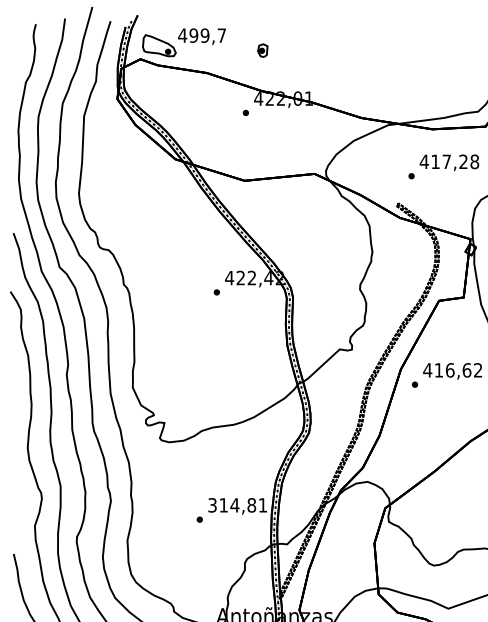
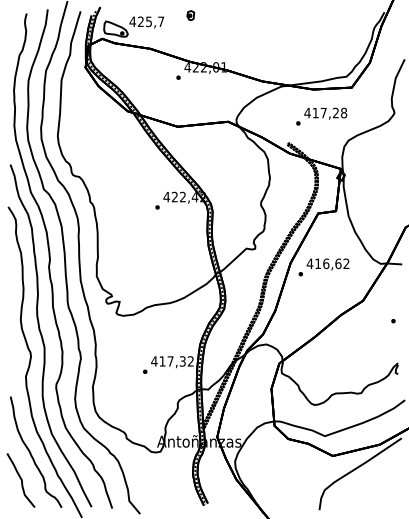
text: (198, 35) -> (144, 21), 499,7 -> 425,7
part: (262, 50) -> (190, 15), moved
text: (237, 505) -> (172, 361), 314,81 -> 417,32

